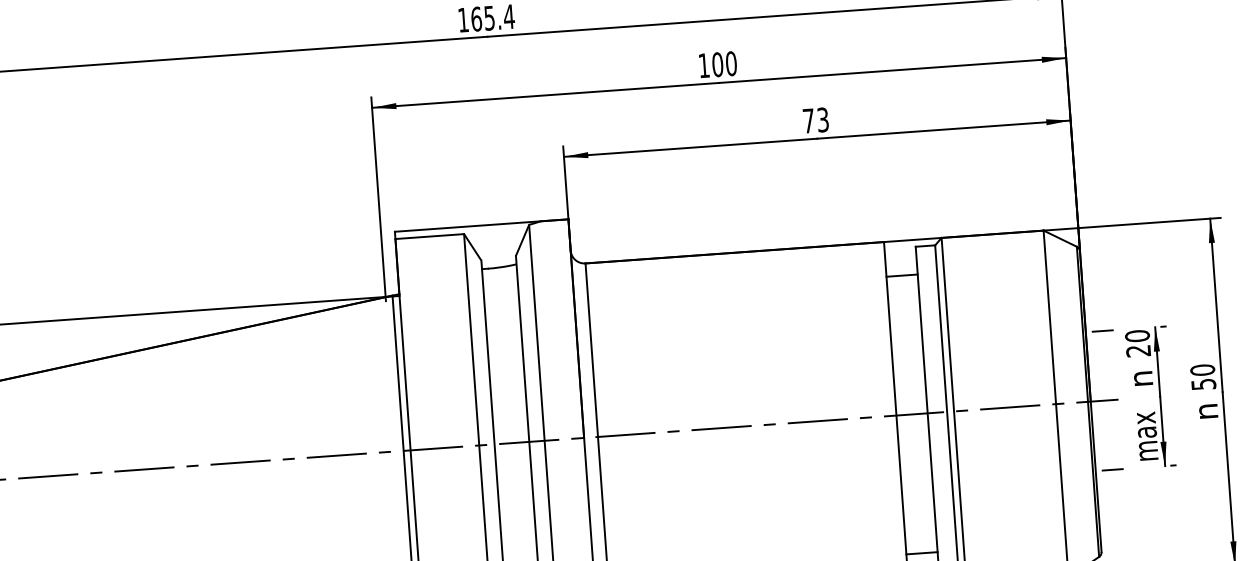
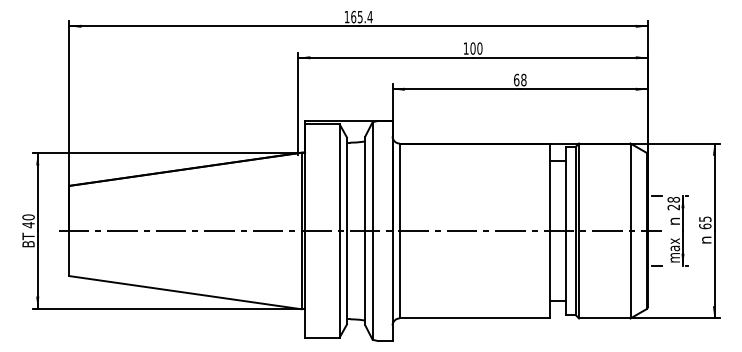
text: (816, 119) -> (520, 79), 73 -> 68
text: (1136, 335) -> (673, 199), 20 -> 28
text: (1203, 376) -> (705, 222), 50 -> 65

